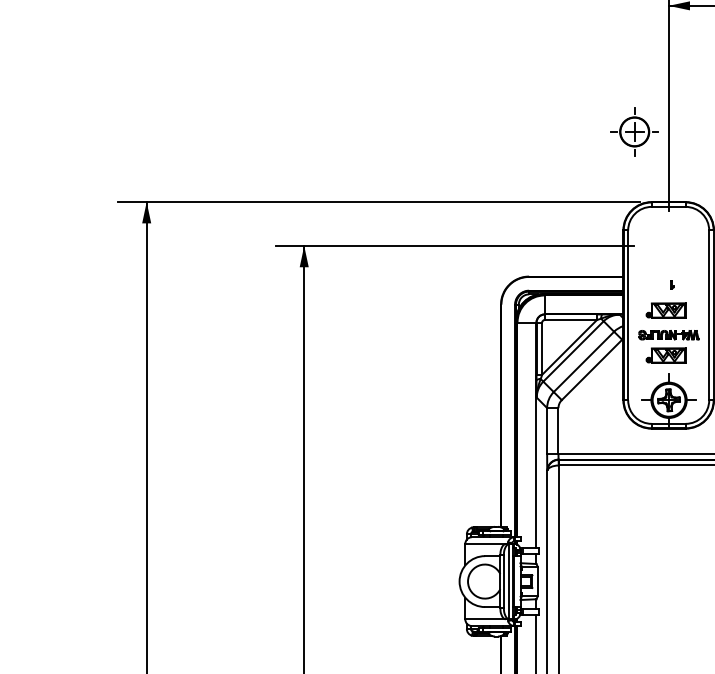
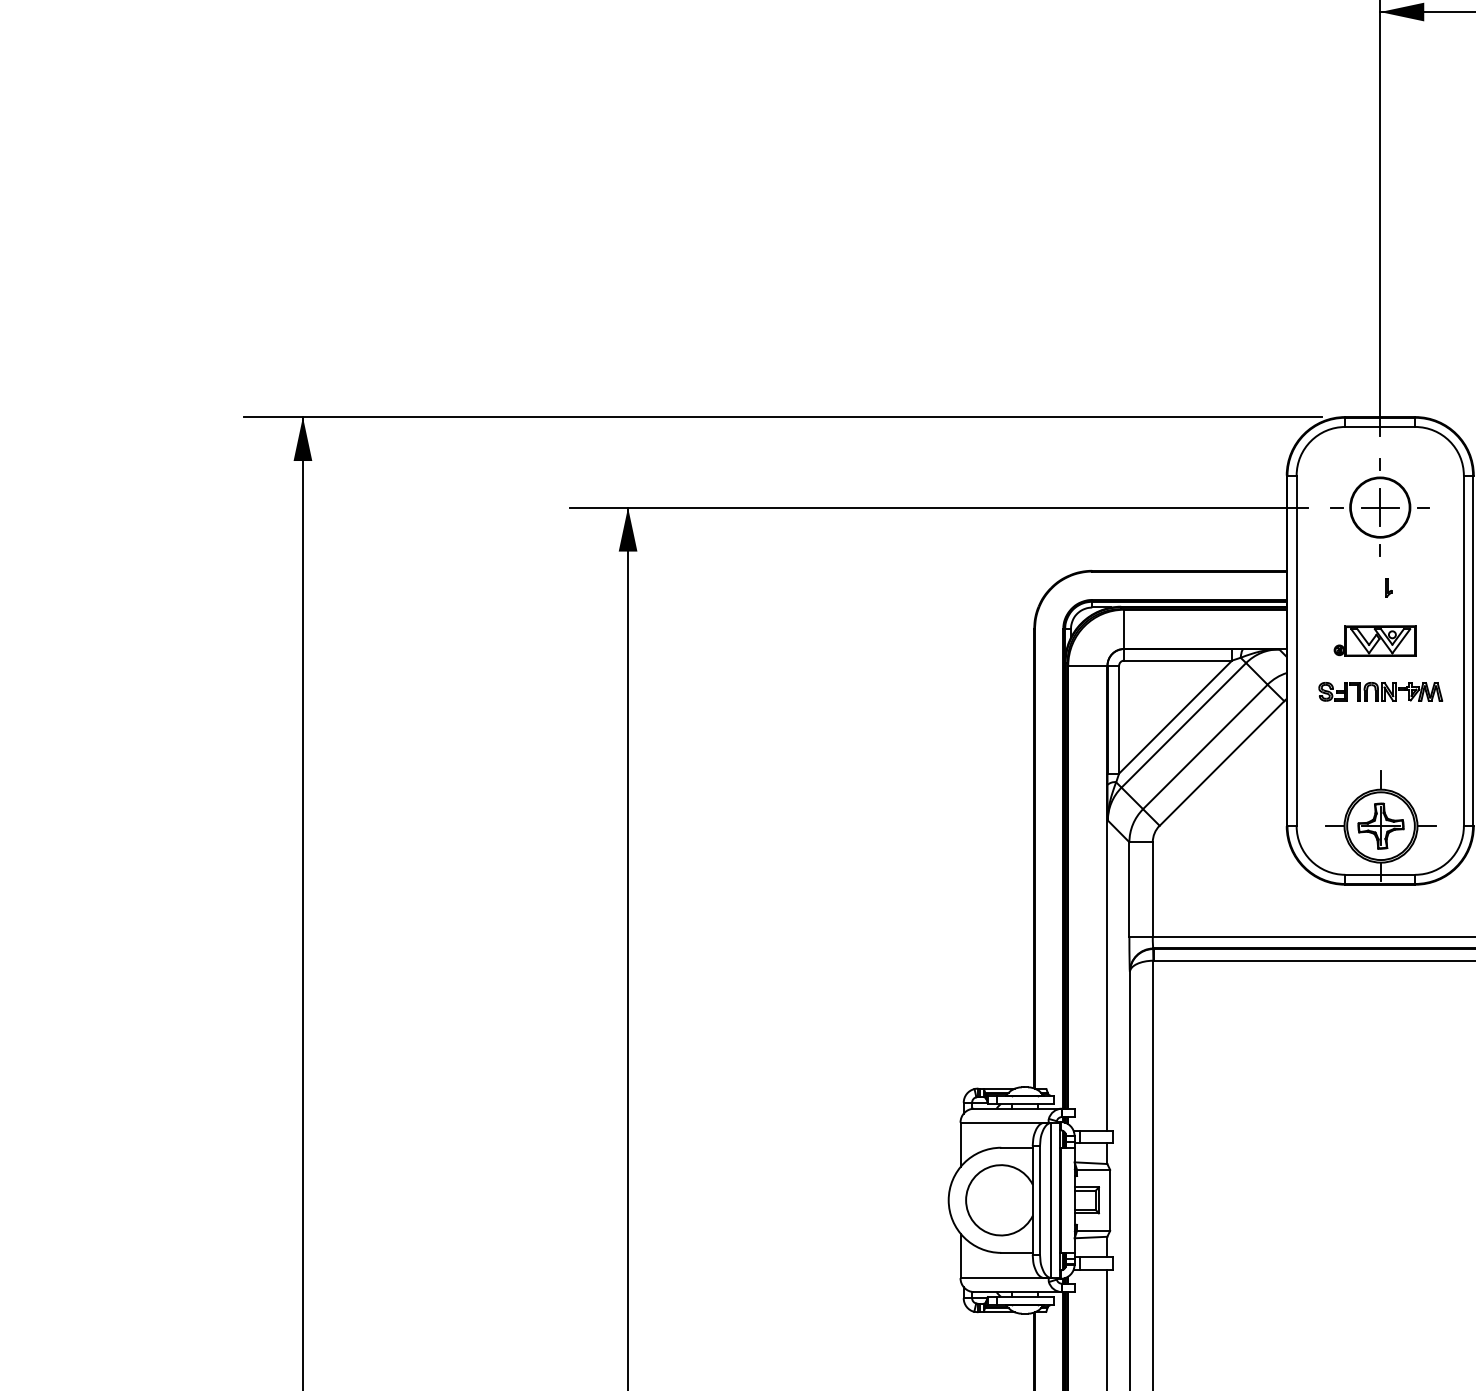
part: (634, 131) -> (1379, 506), moved
part: (665, 355) -> (1373, 733), removed

